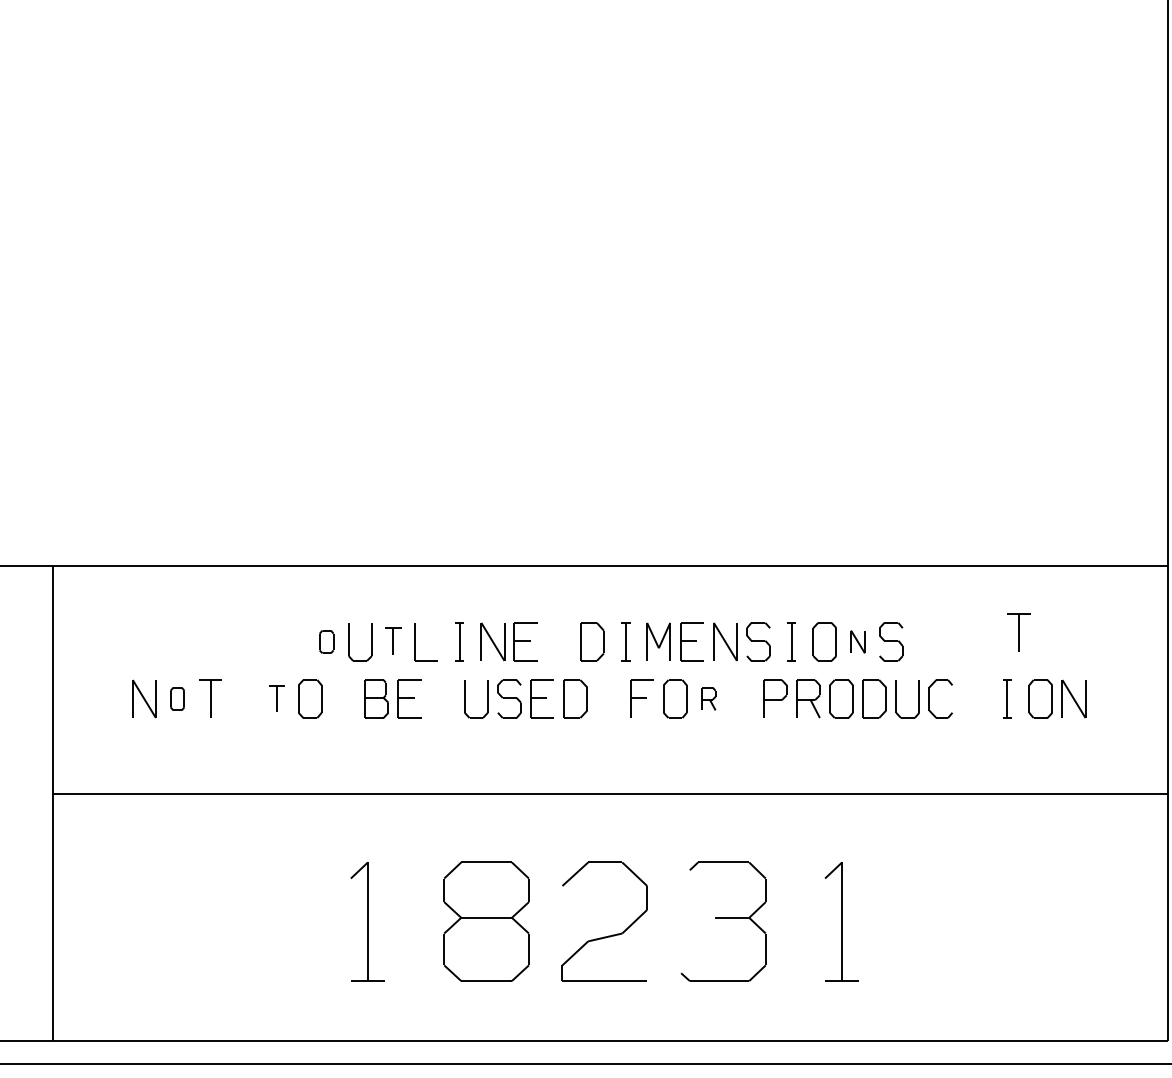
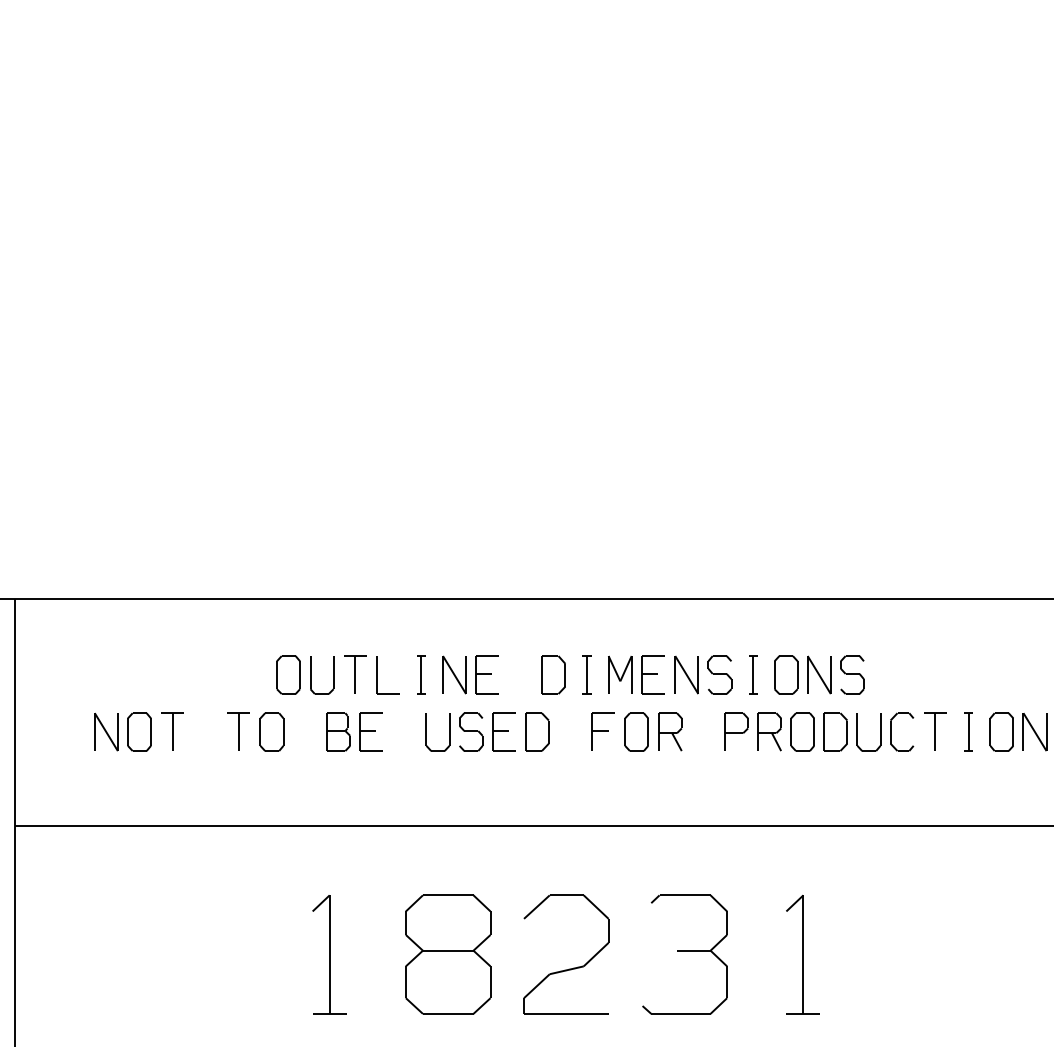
part: (1018, 632) -> (934, 731), moved
part: (326, 641) -> (288, 674), size x1.67
part: (393, 641) -> (355, 674), size x1.43
part: (857, 641) -> (818, 674), size x1.67
part: (177, 698) -> (139, 731), size x1.67
part: (276, 698) -> (238, 731), size x1.43
part: (708, 698) -> (669, 731), size x1.67

